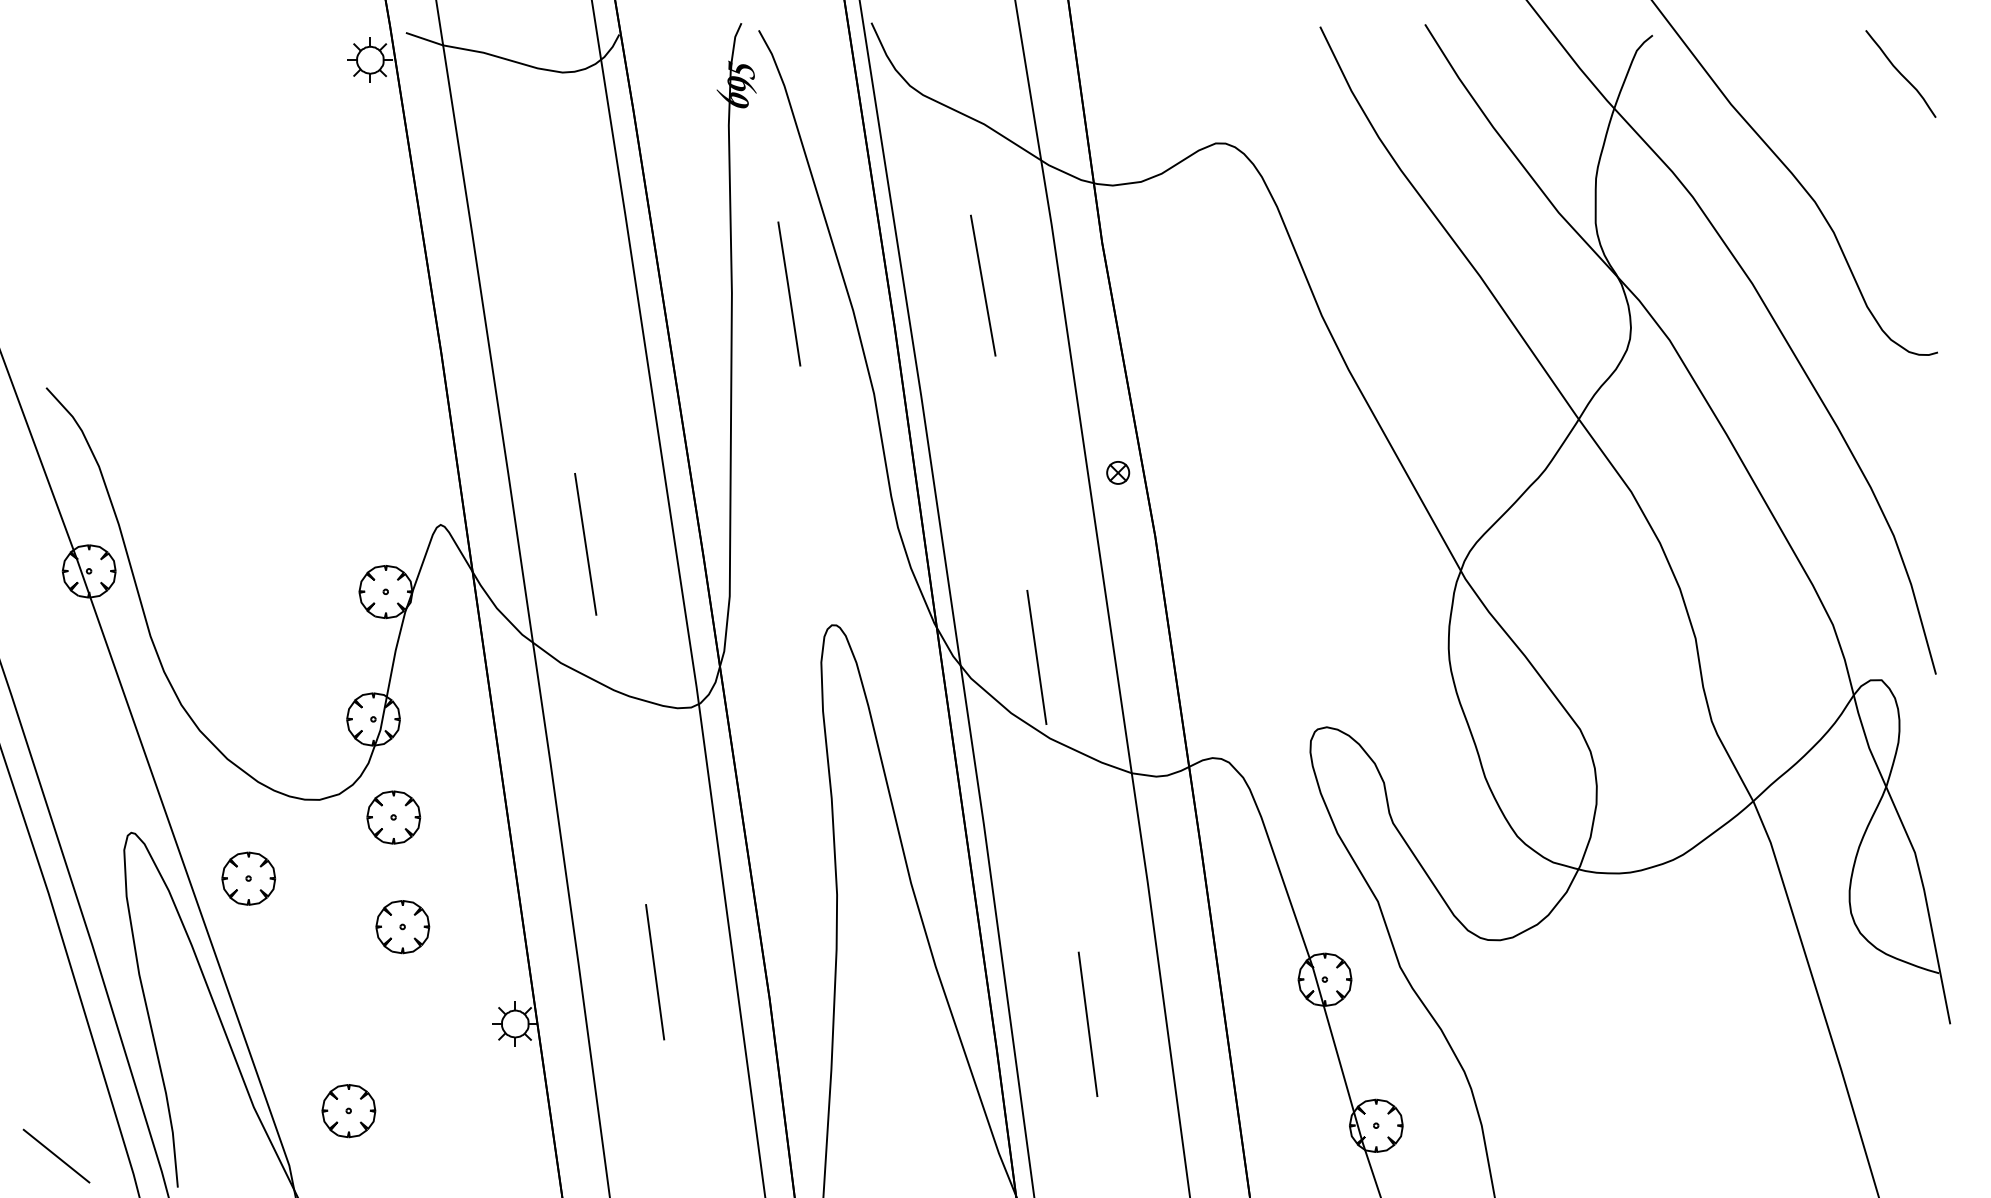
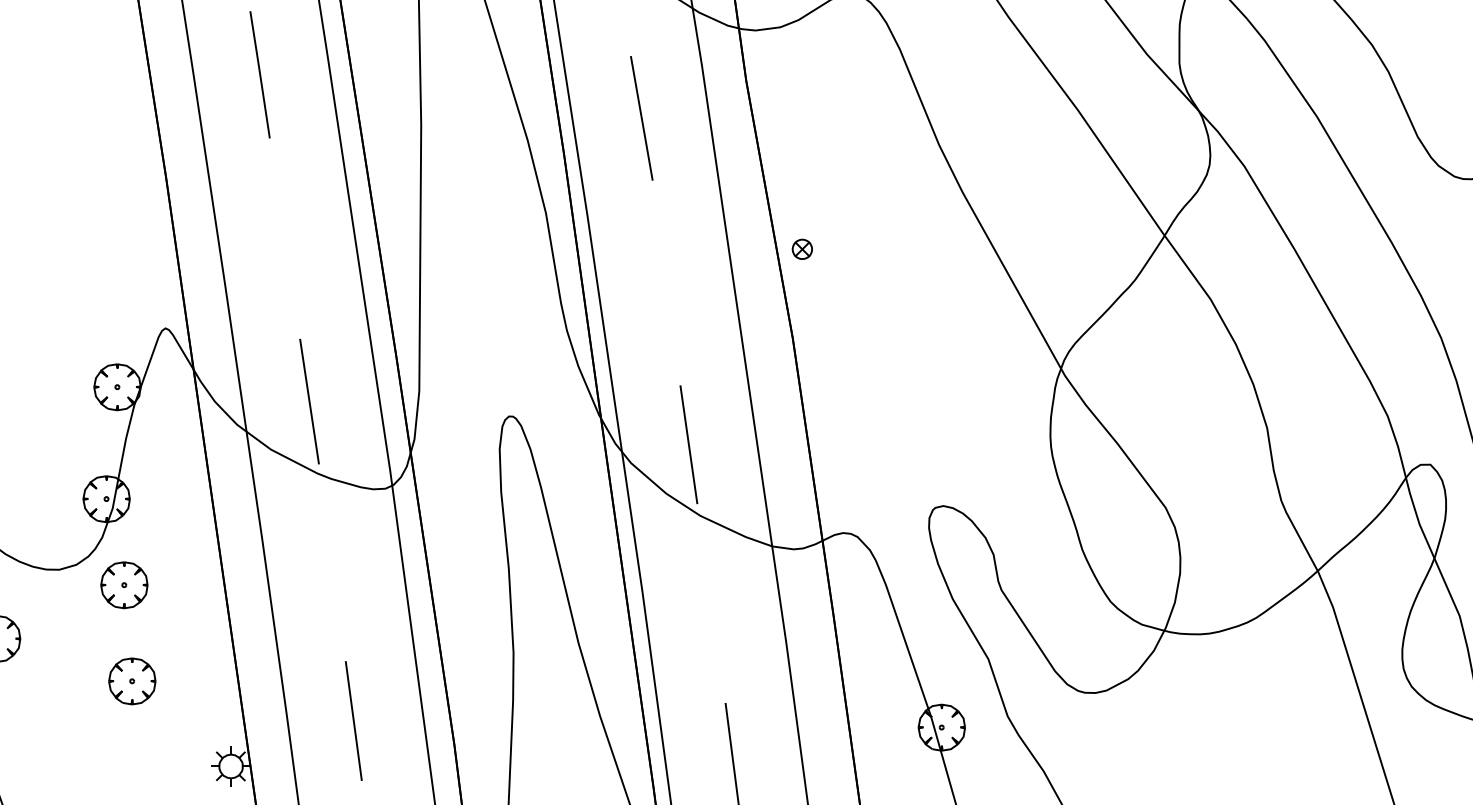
line: (789, 293) -> (260, 74), moved
part: (1118, 472) -> (802, 249), moved
line: (585, 544) -> (309, 401), moved

